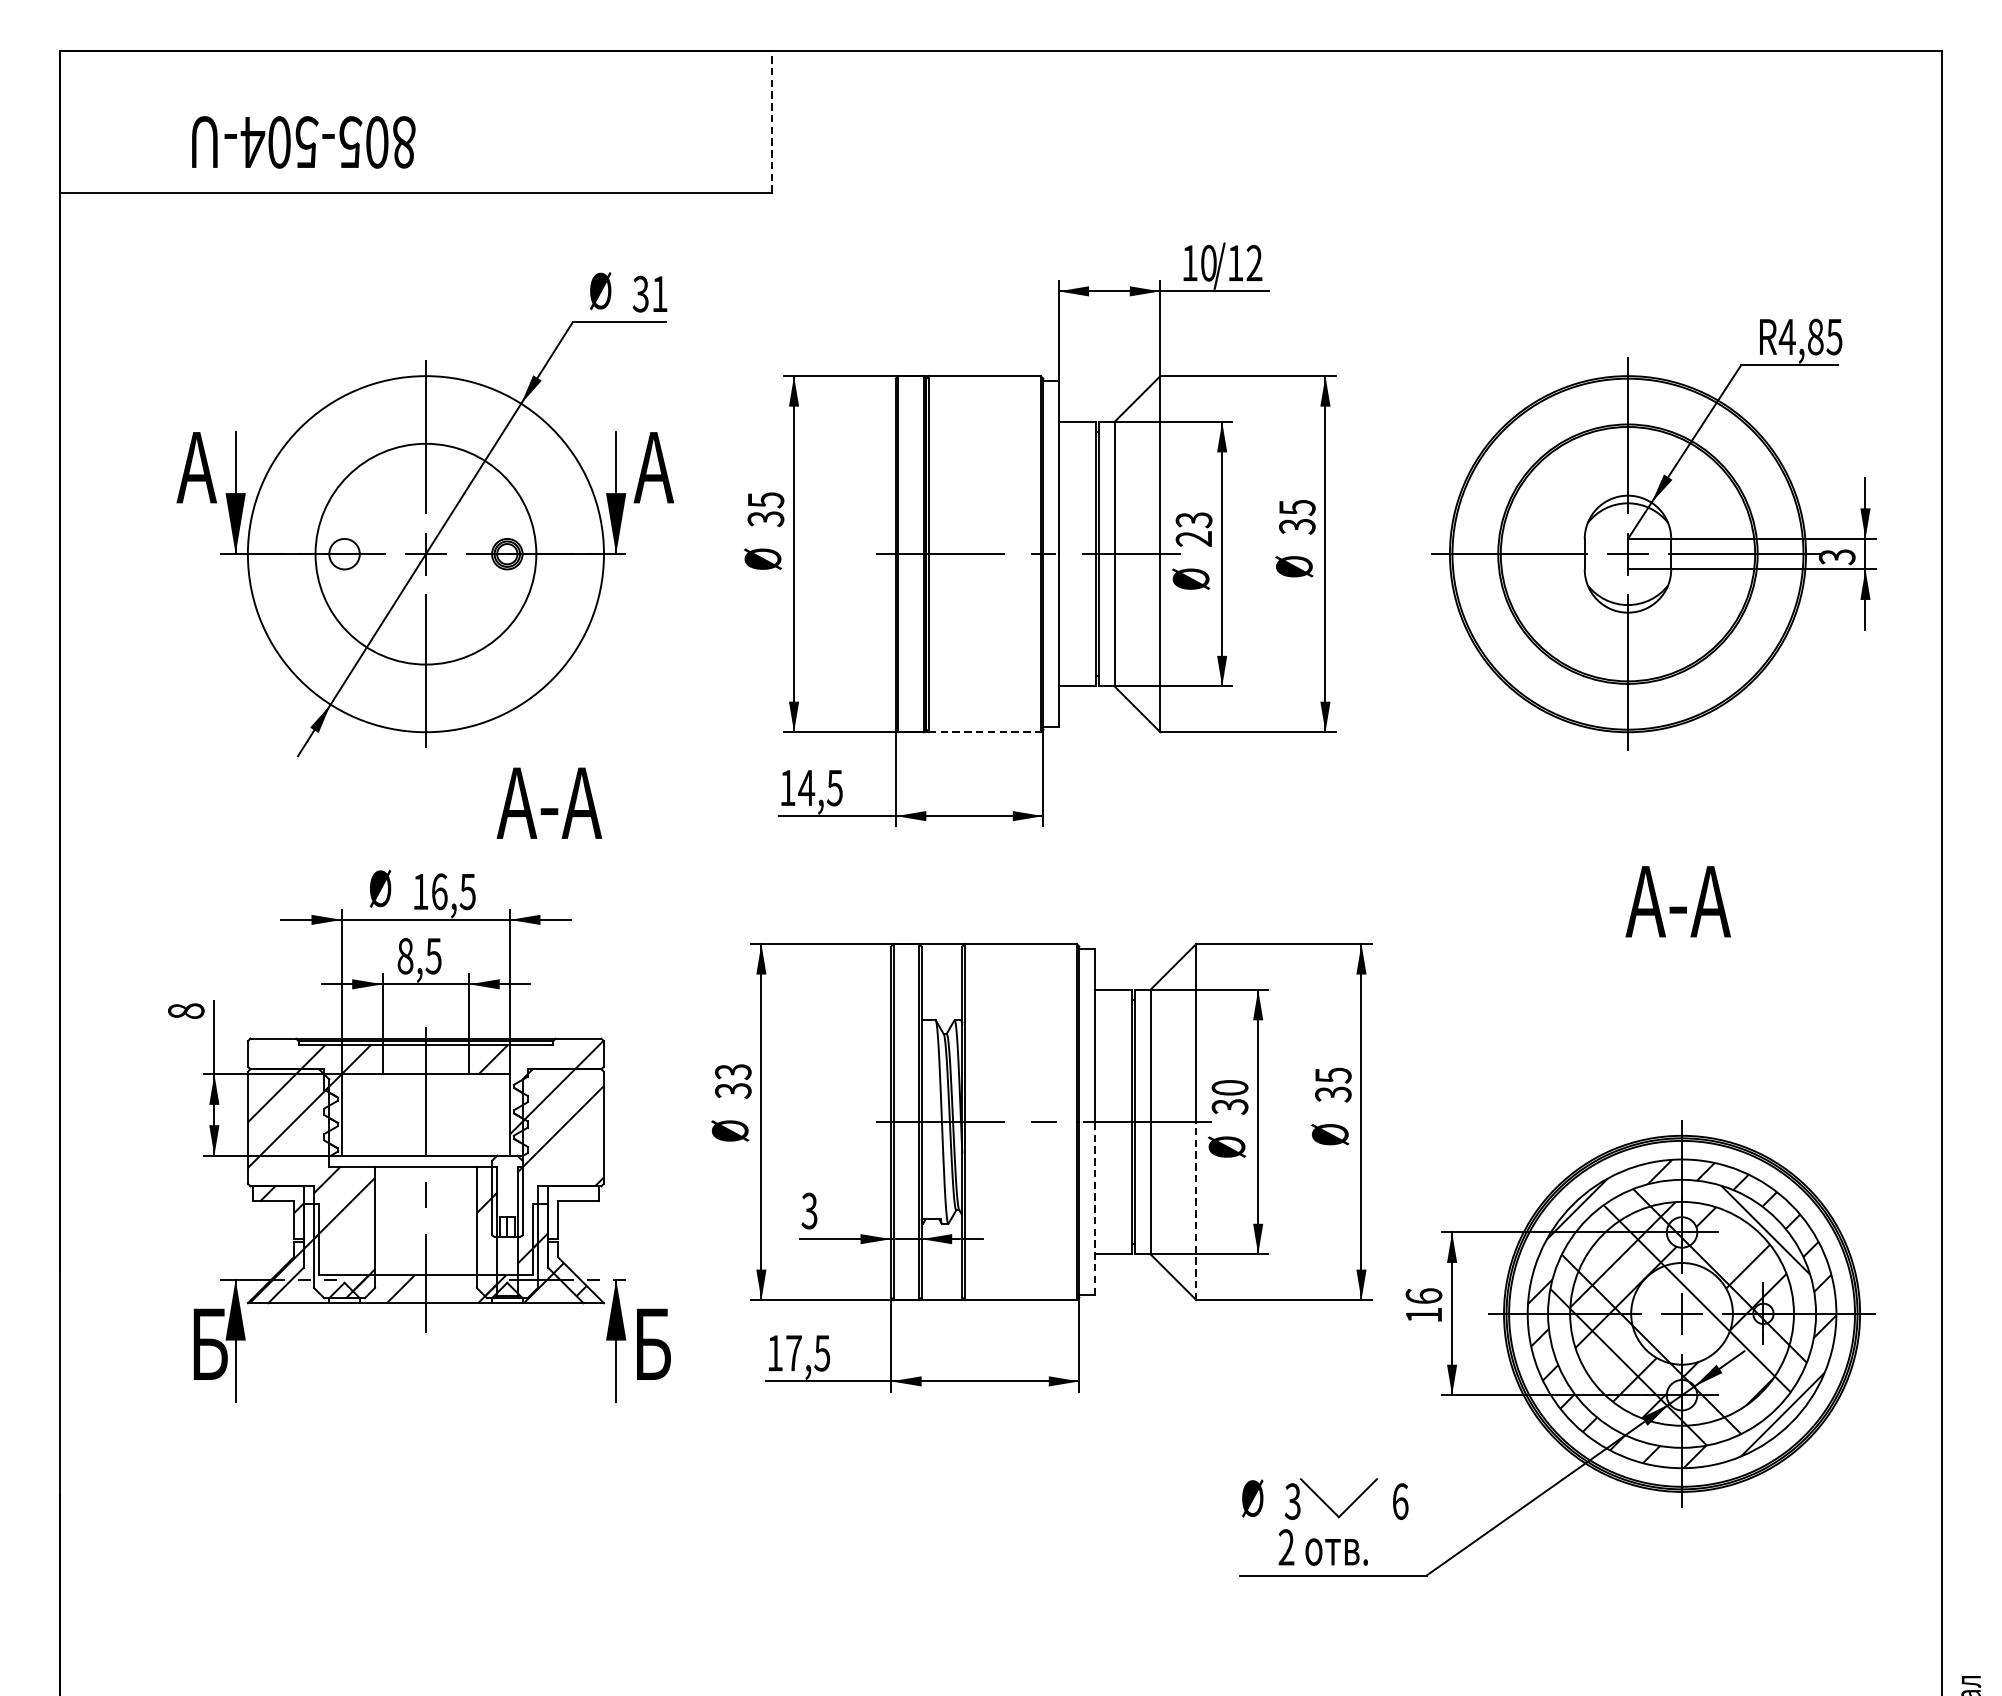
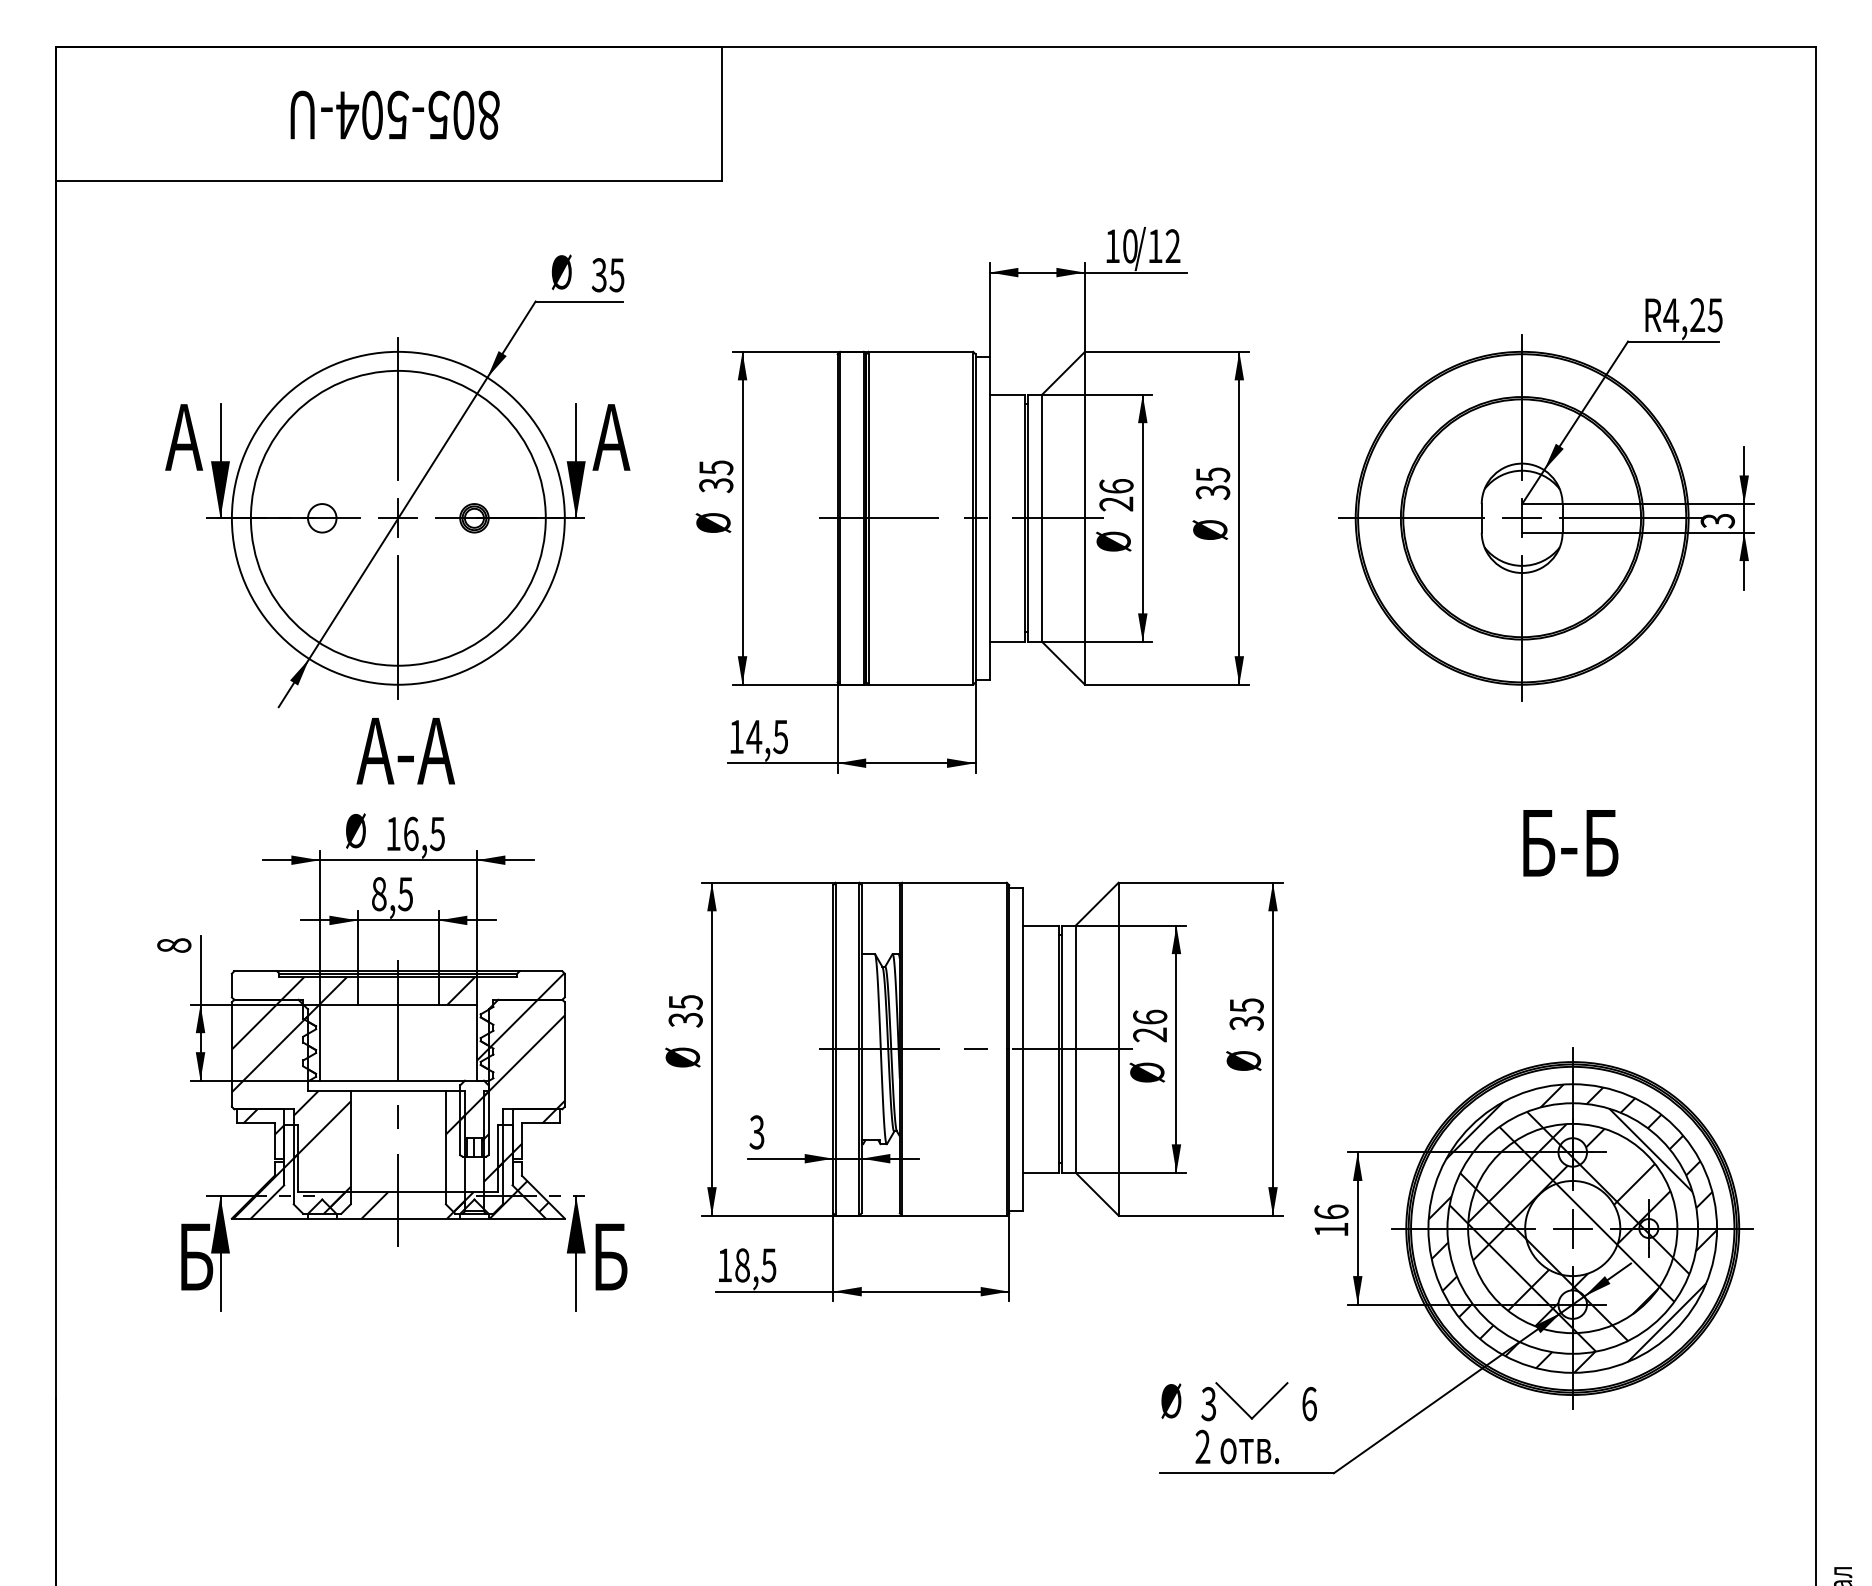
line: (771, 122) -> (721, 114), dashed -> solid
text: (303, 141) -> (394, 114), moved
text: (659, 294) -> (616, 275), 31 -> 35
text: (1815, 337) -> (1697, 315), R4,85 -> R4,25
text: (1194, 520) -> (1116, 486), 23 -> 26
circle: (425, 553) -> (397, 517), size x1.43
line: (985, 731) -> (921, 684), dashed -> solid
text: (549, 803) -> (405, 751), moved
text: (1678, 902) -> (1569, 843), A-A -> Б-Б
text: (731, 1072) -> (684, 1002), 33 -> 35
text: (1230, 1096) -> (1150, 1025), 30 -> 26
hatch: (507, 1201) -> (474, 1123), added
line: (1094, 1208) -> (1023, 1130), dashed -> solid
hatch: (571, 1210) -> (534, 1131), added
line: (1196, 1210) -> (1118, 1131), dashed -> solid
text: (794, 1353) -> (742, 1265), 17,5 -> 18,5

